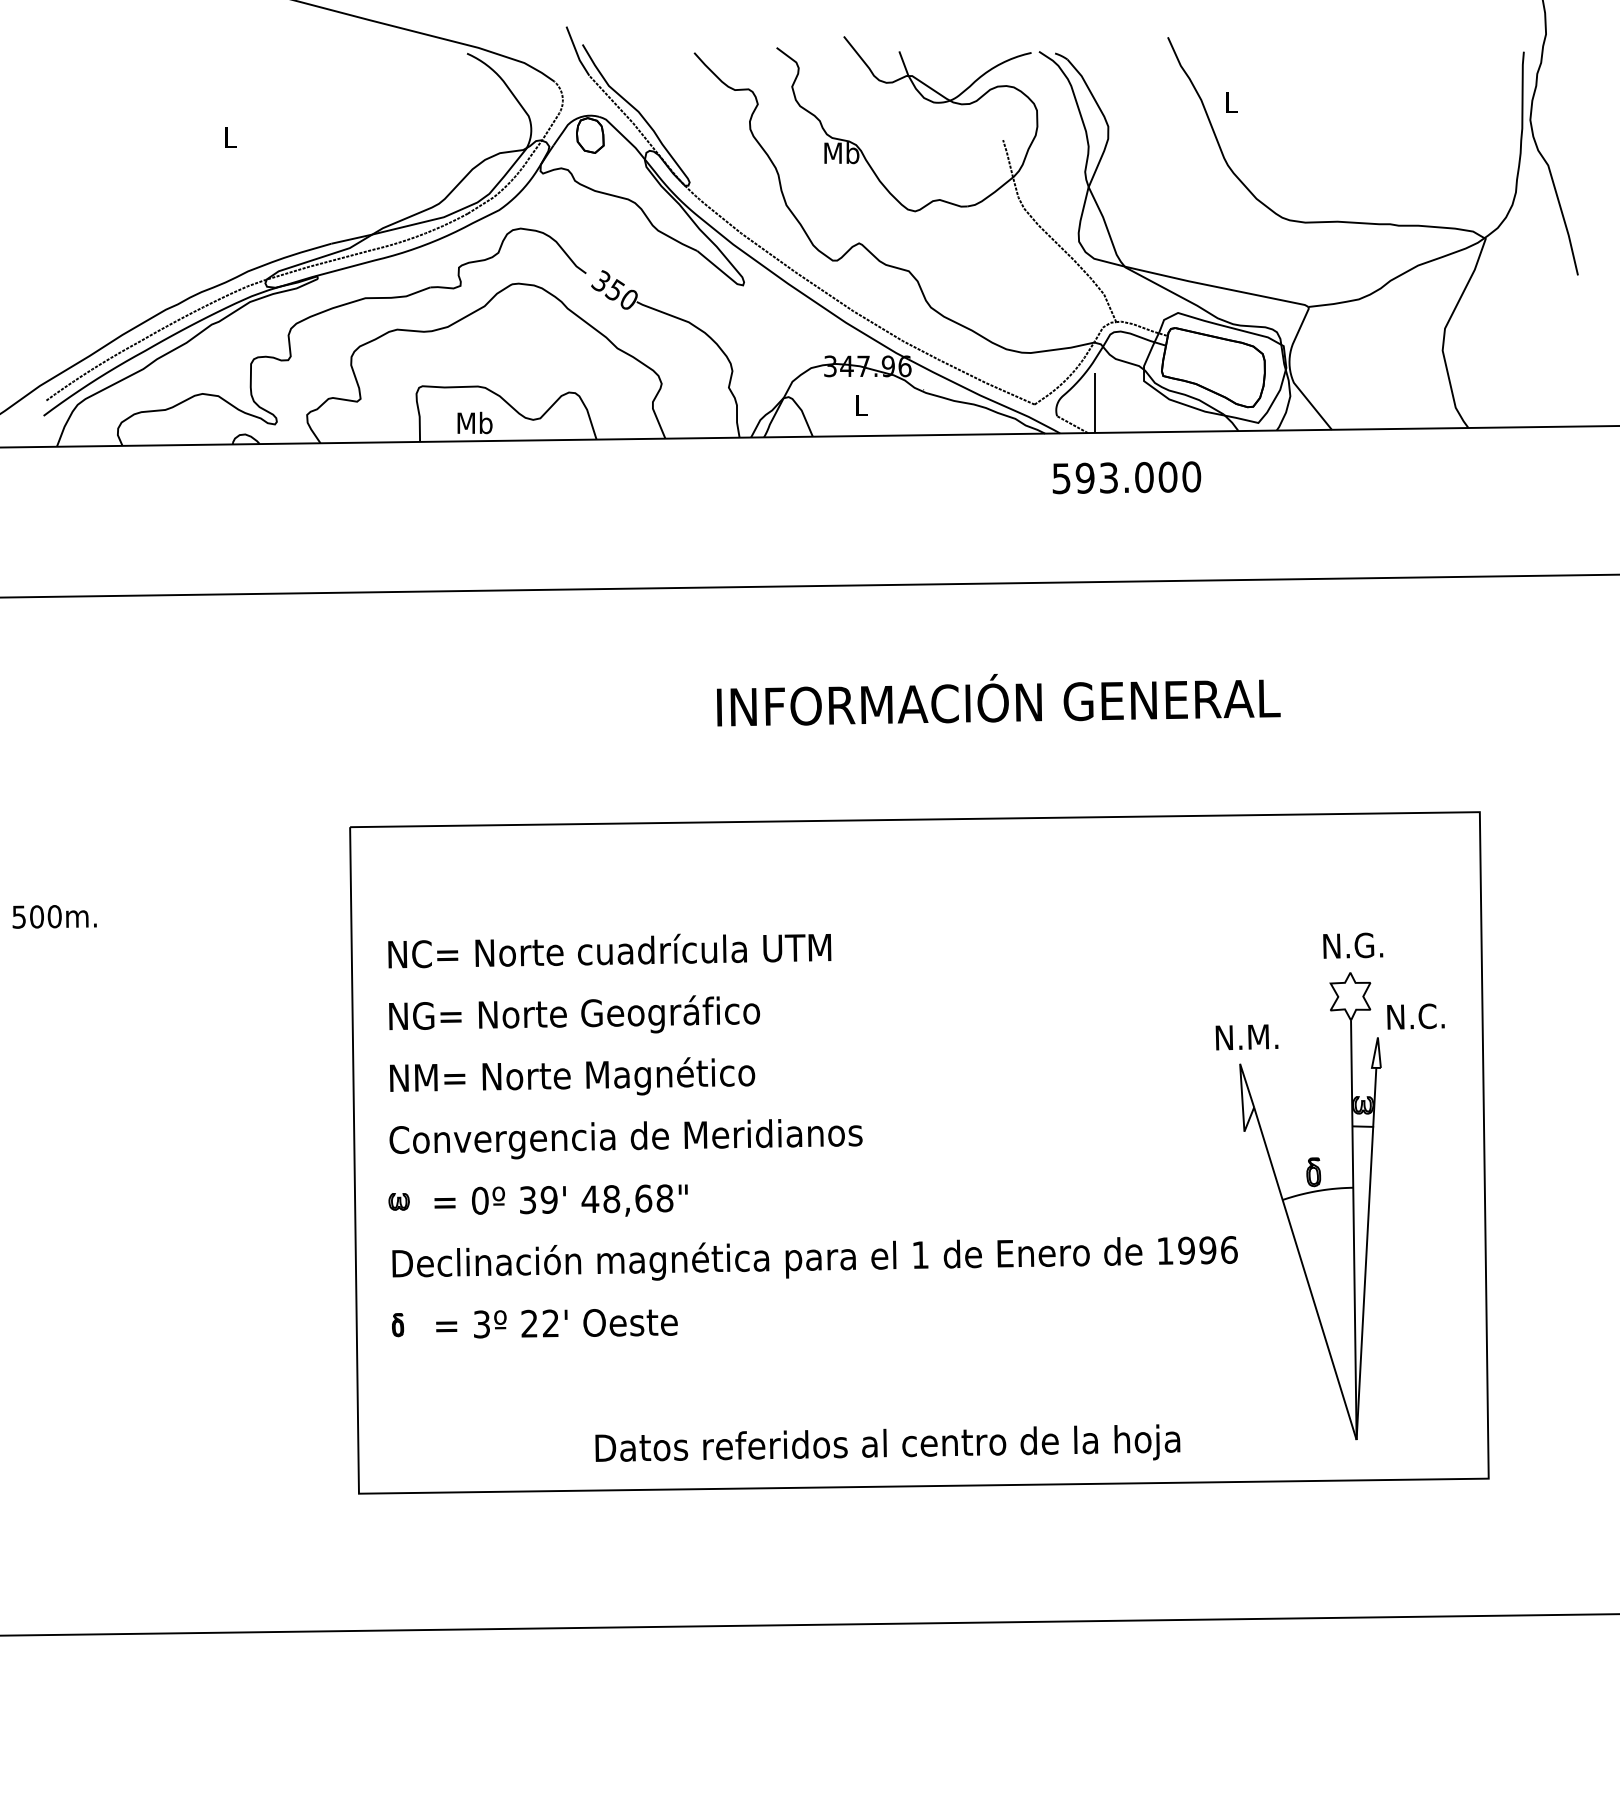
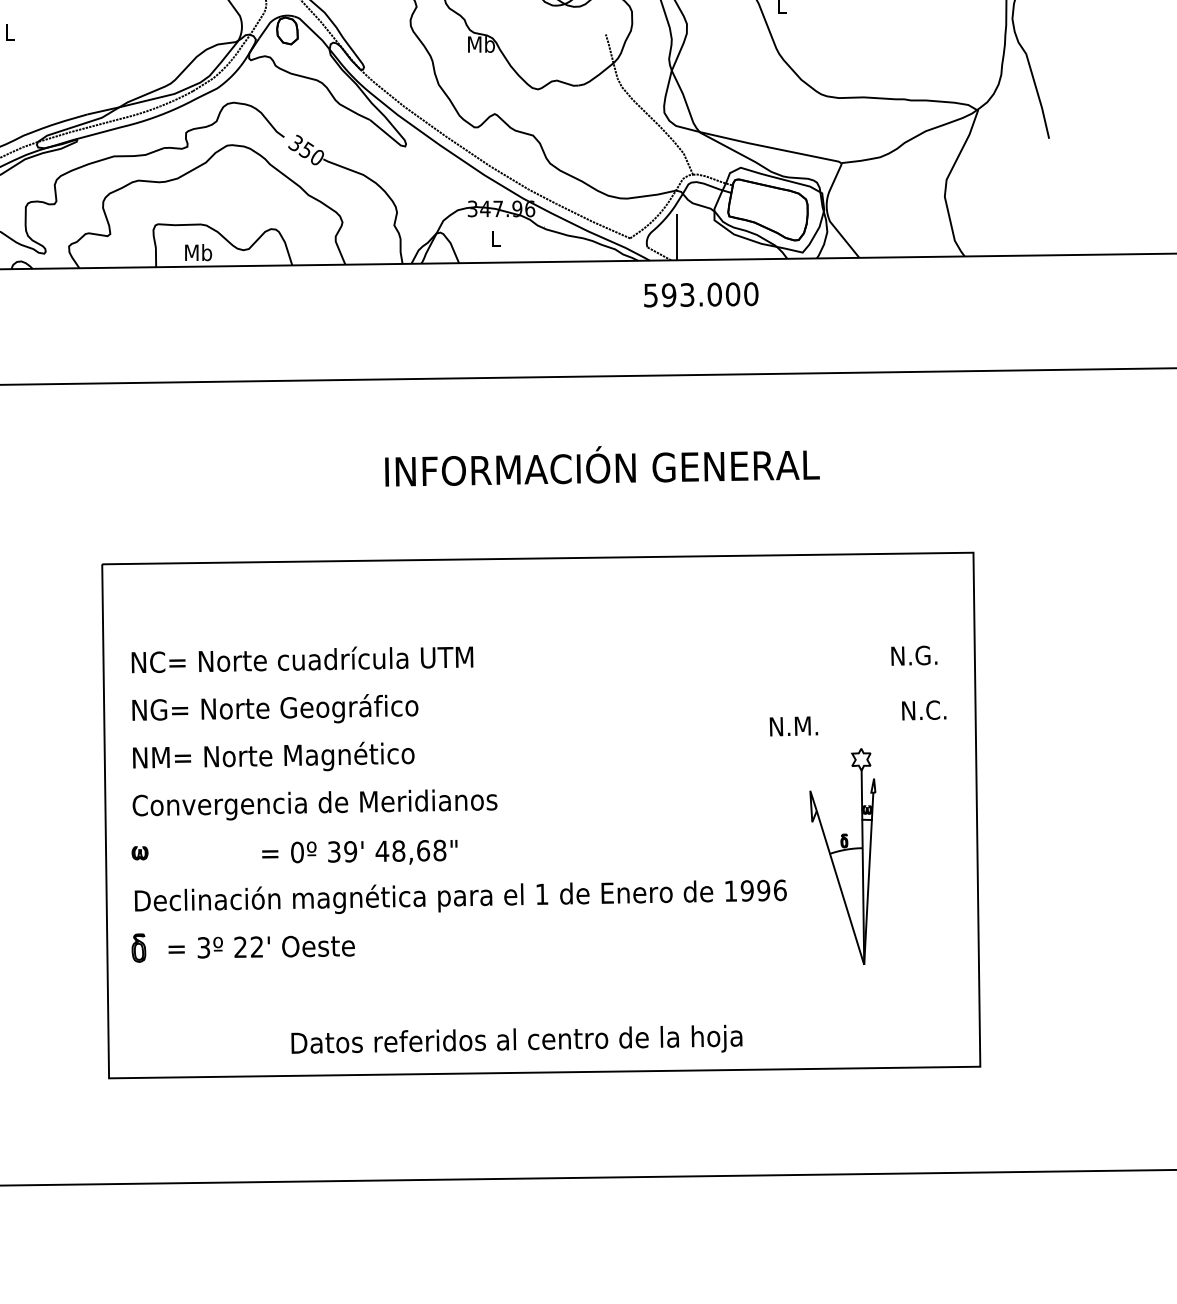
text: (1353, 945) -> (914, 655), moved
text: (560, 1200) -> (359, 852), moved
part: (1310, 1206) -> (842, 856), size x0.6
part: (398, 1325) -> (139, 948), size x1.6

